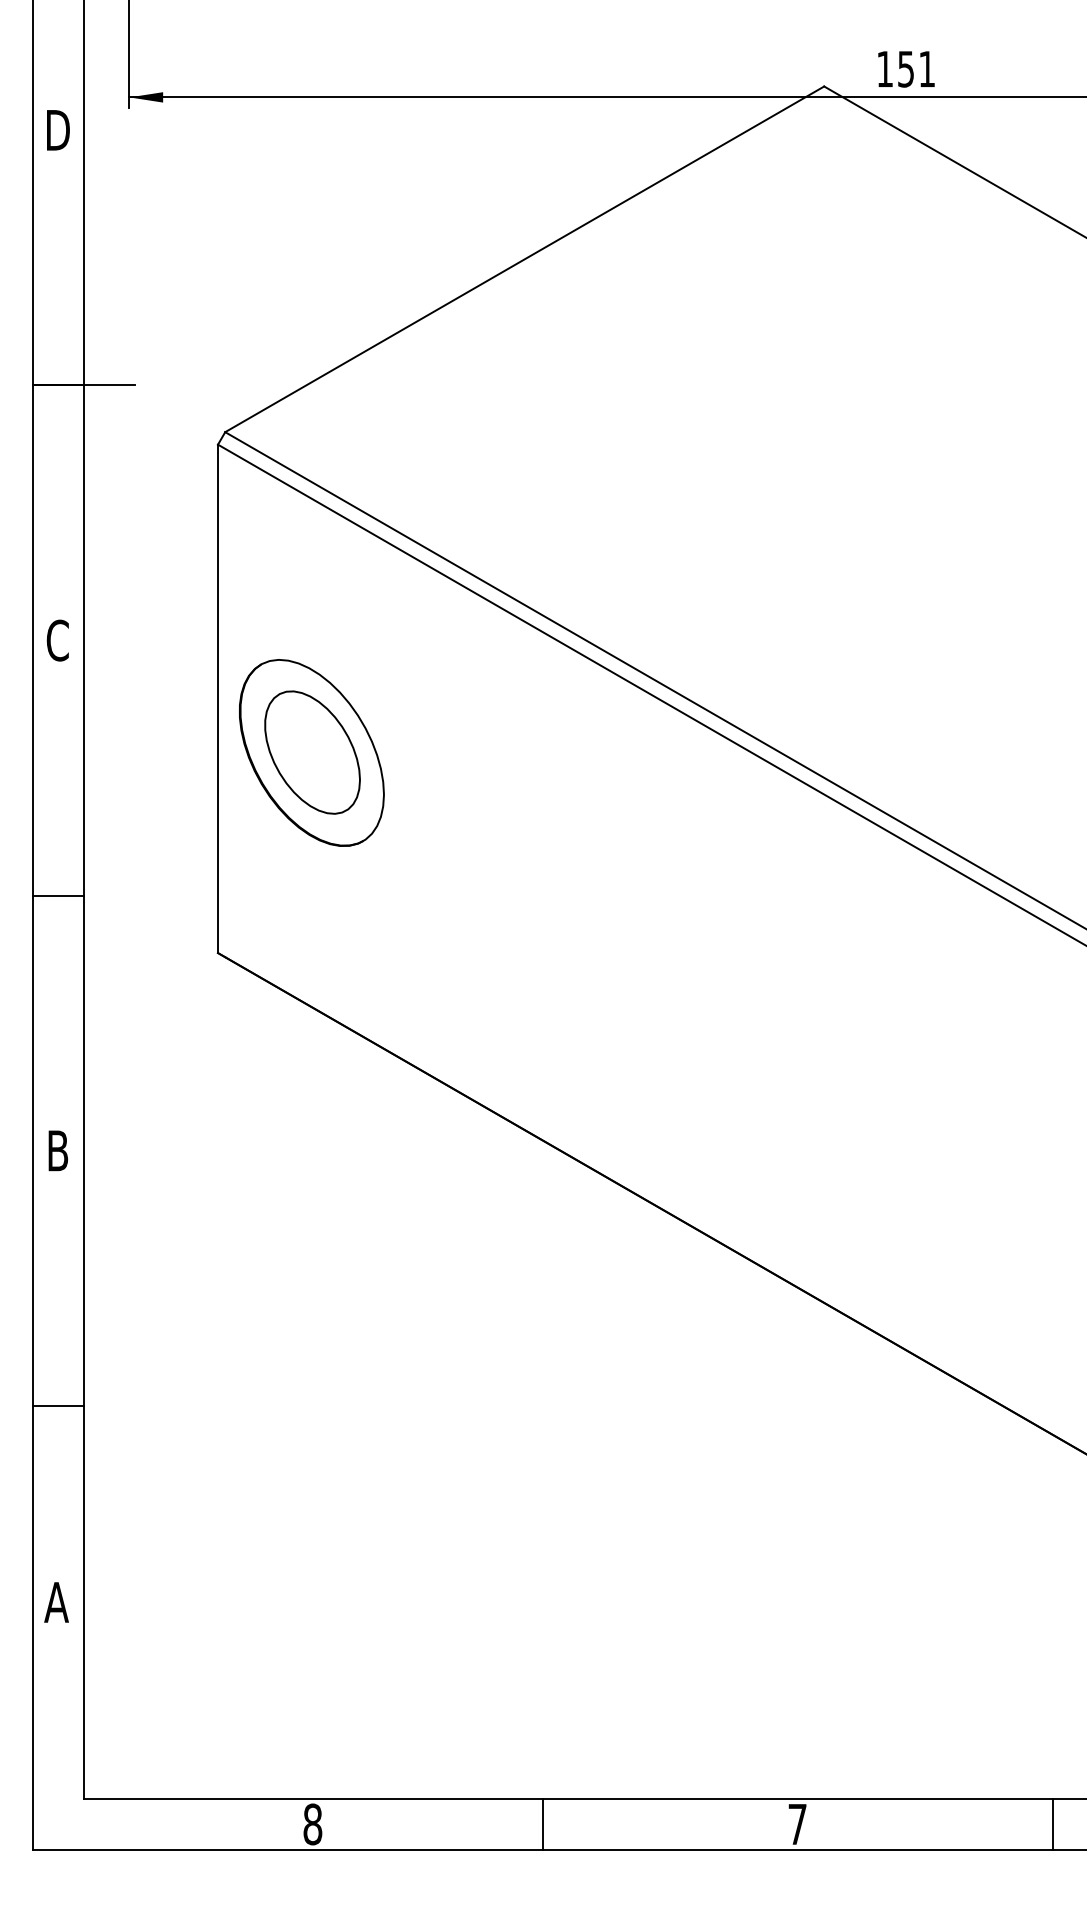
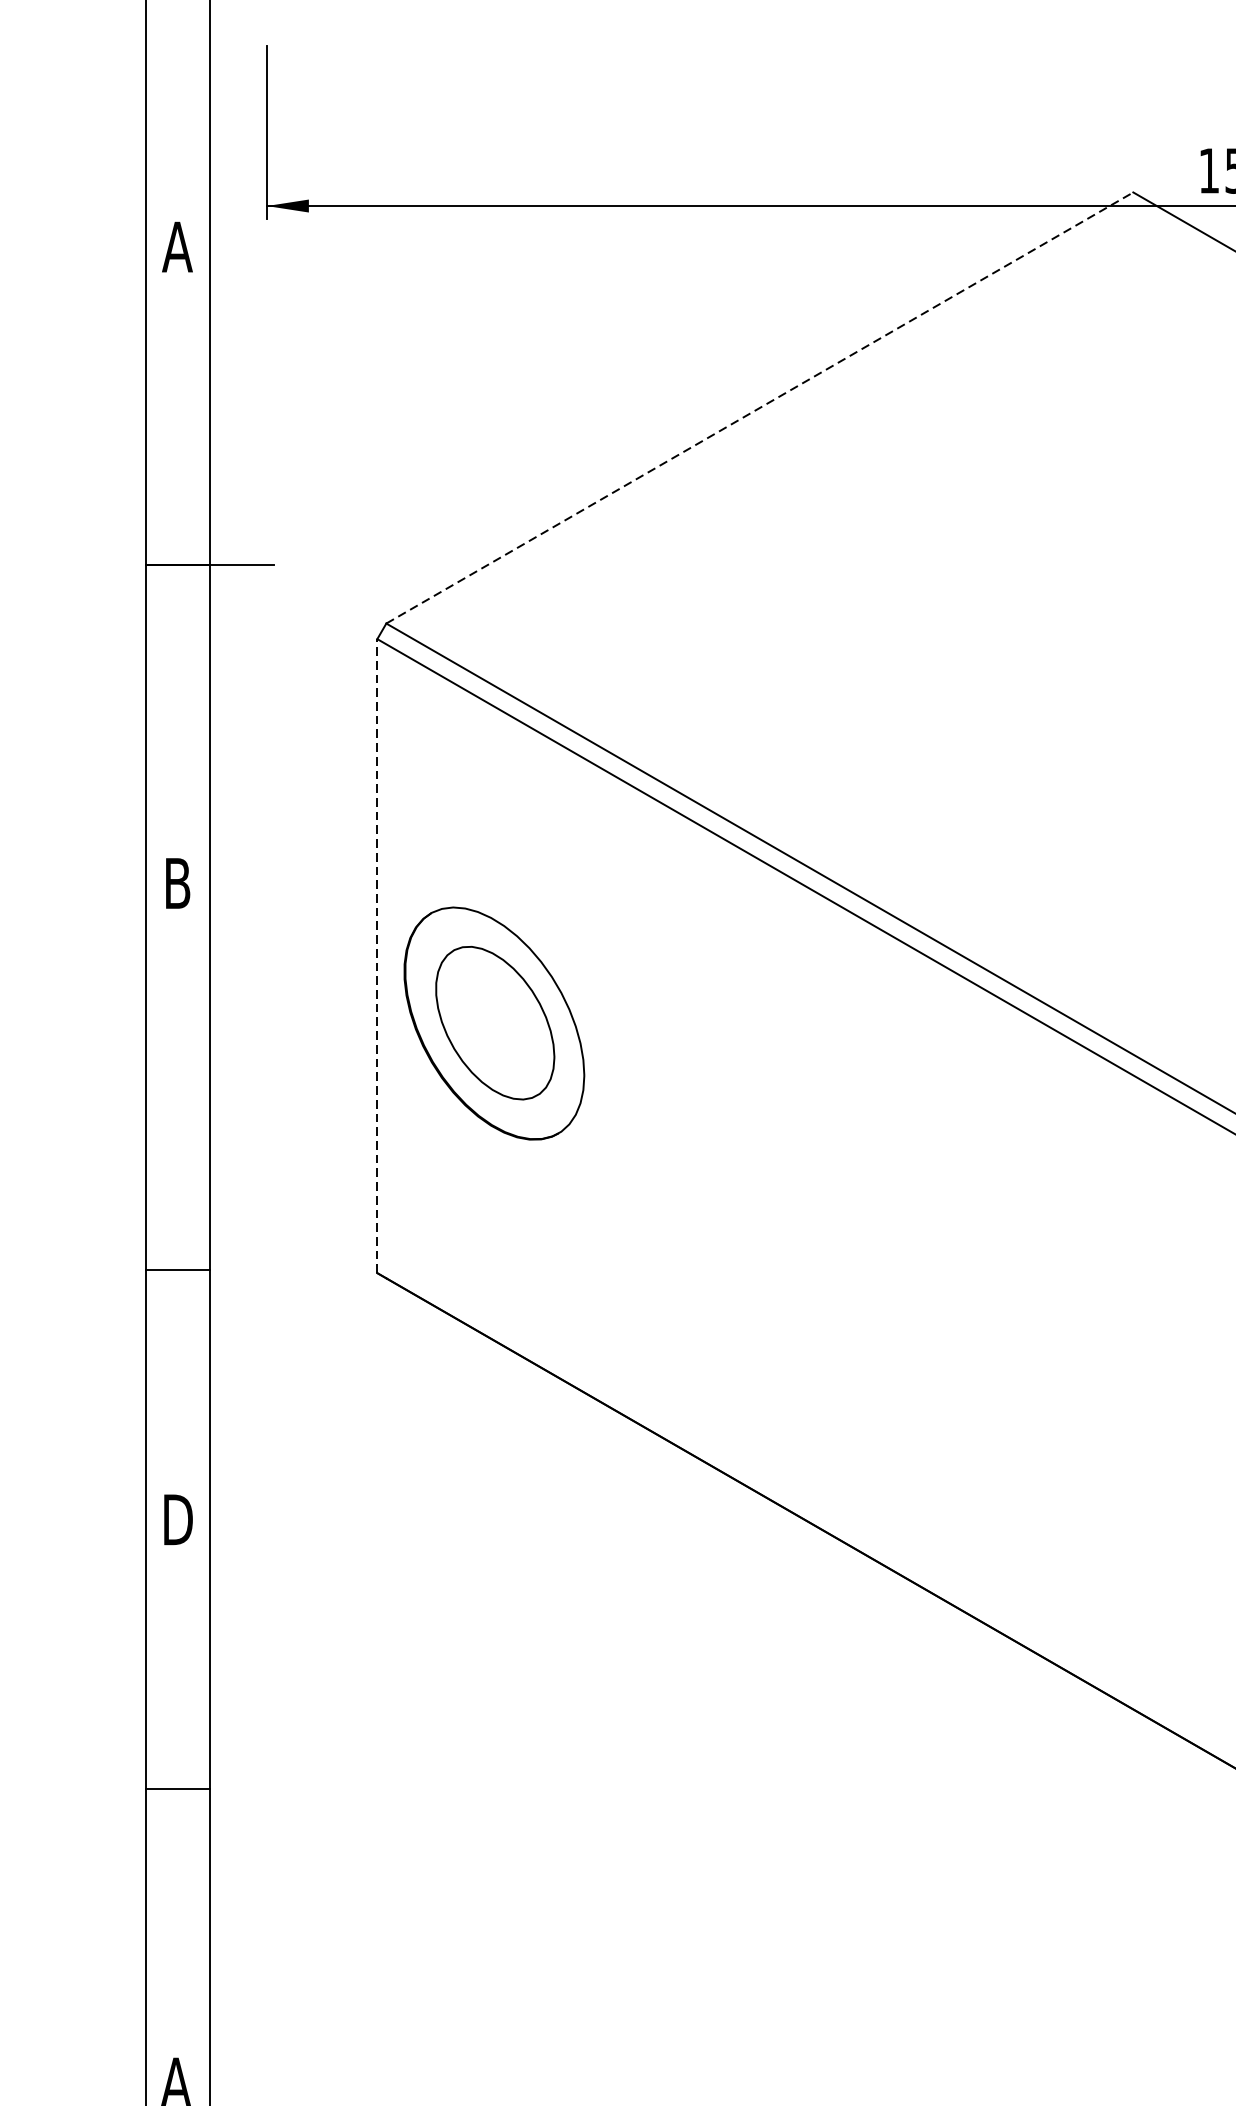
text: (57, 130) -> (177, 247), D -> A
line: (524, 259) -> (759, 408), solid -> dashed
text: (57, 640) -> (177, 883), C -> B
line: (218, 698) -> (377, 955), solid -> dashed
line: (57, 895) -> (177, 1269), moved
text: (58, 1150) -> (178, 1519), B -> D
line: (57, 1405) -> (177, 1788), moved

